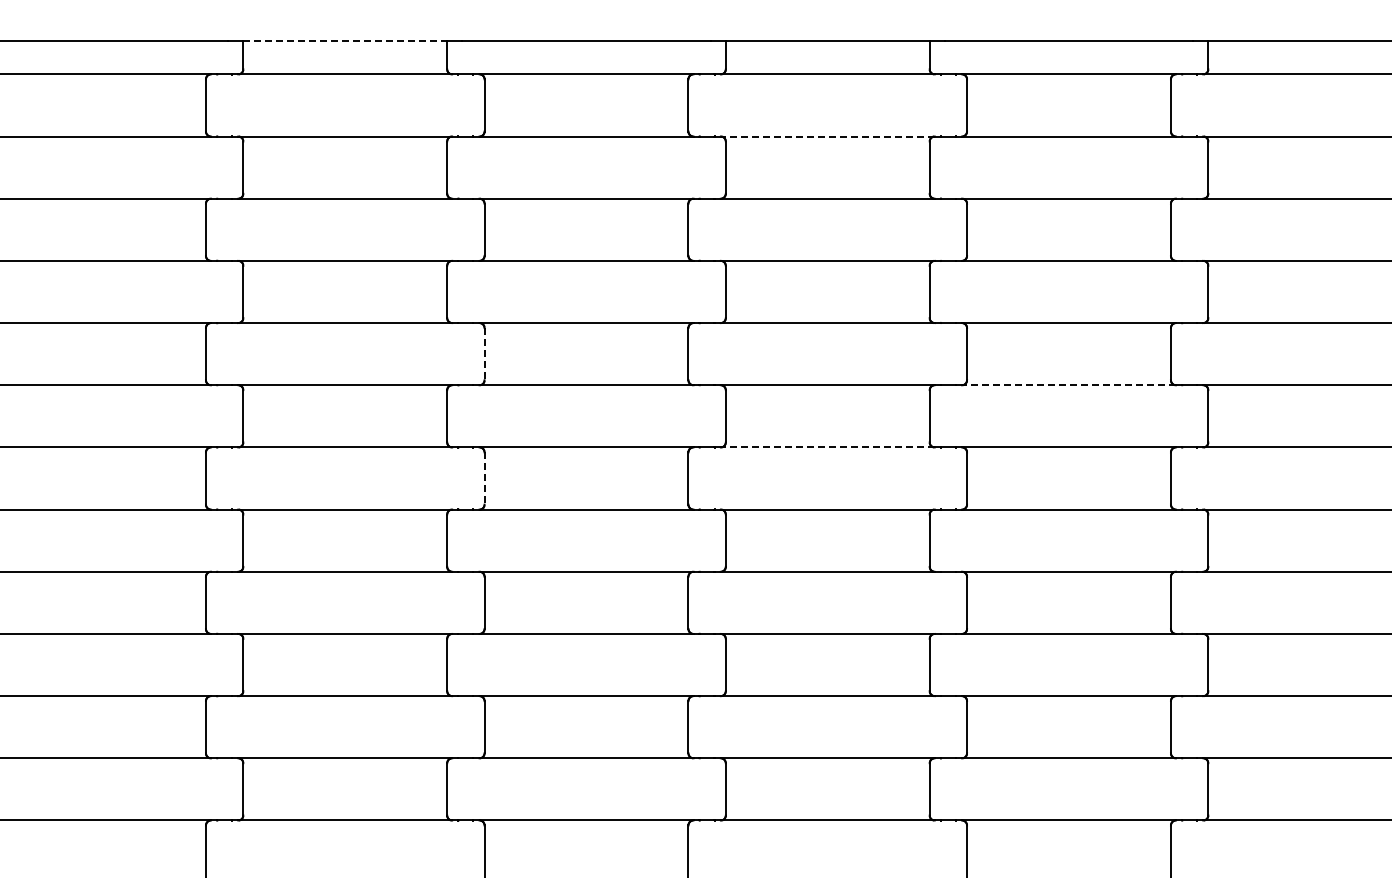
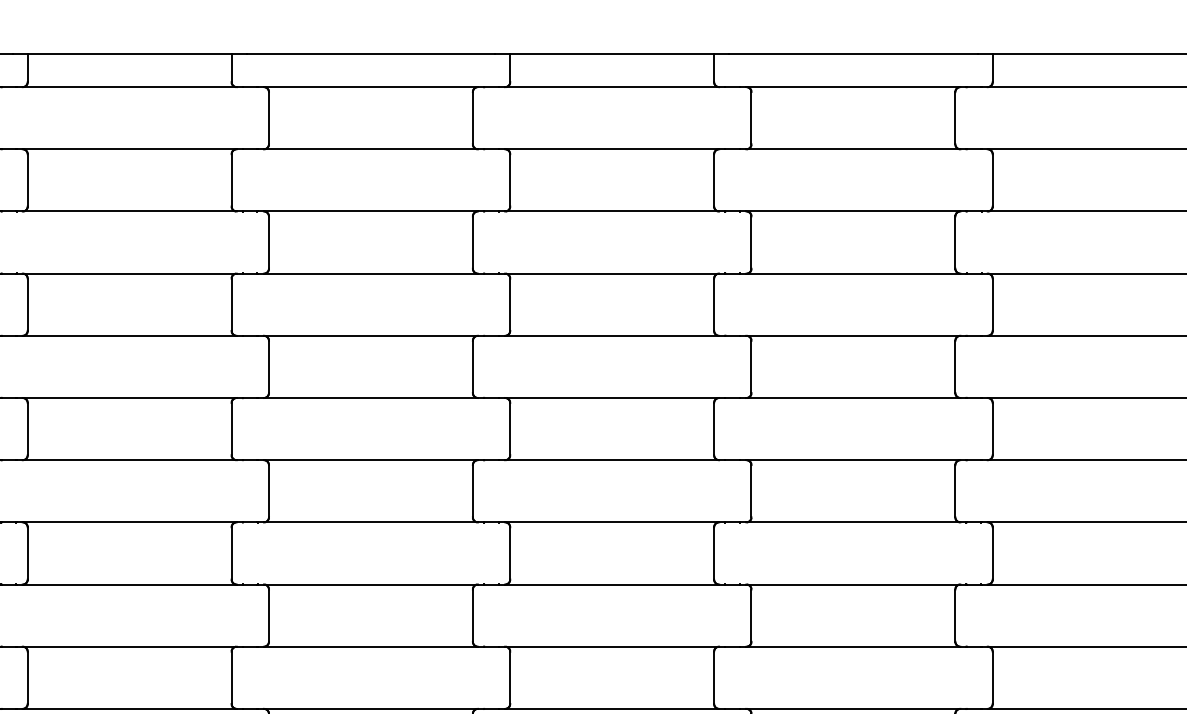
line: (345, 40) -> (129, 53), dashed -> solid
line: (827, 136) -> (611, 149), dashed -> solid
line: (484, 354) -> (268, 367), dashed -> solid
line: (1069, 385) -> (853, 398), dashed -> solid
line: (827, 447) -> (611, 460), dashed -> solid
line: (484, 479) -> (268, 492), dashed -> solid

